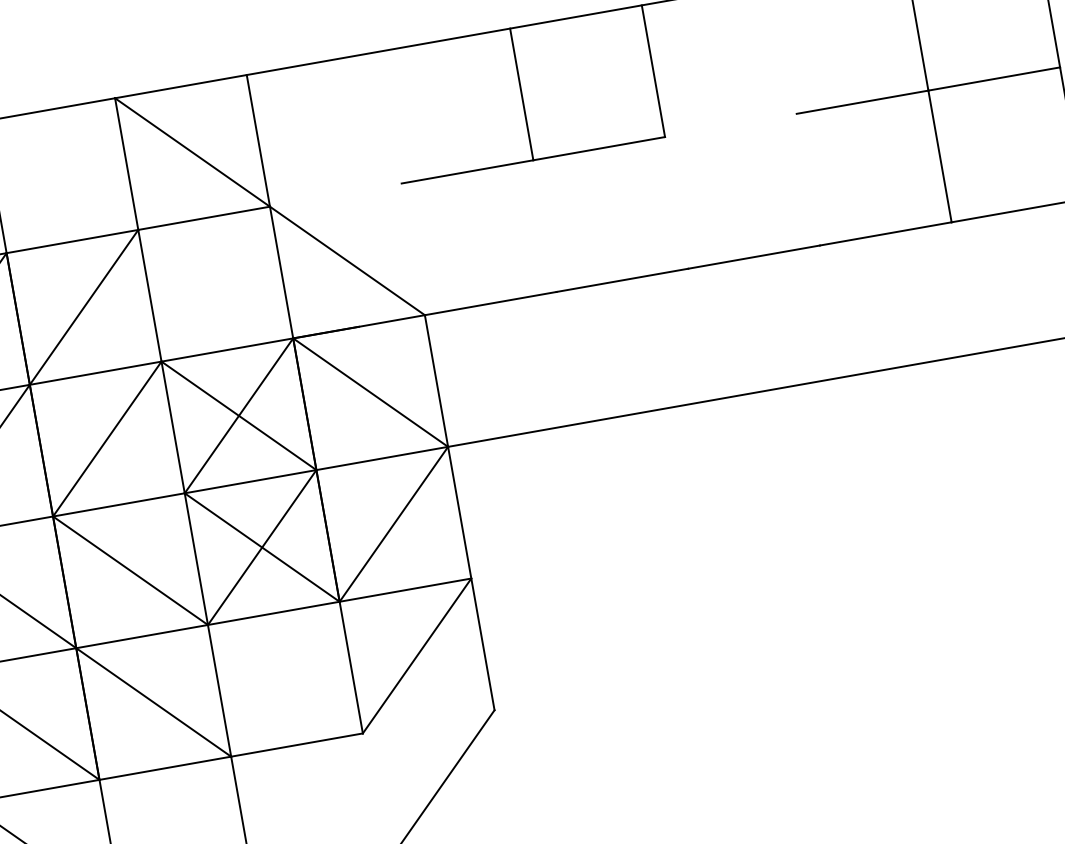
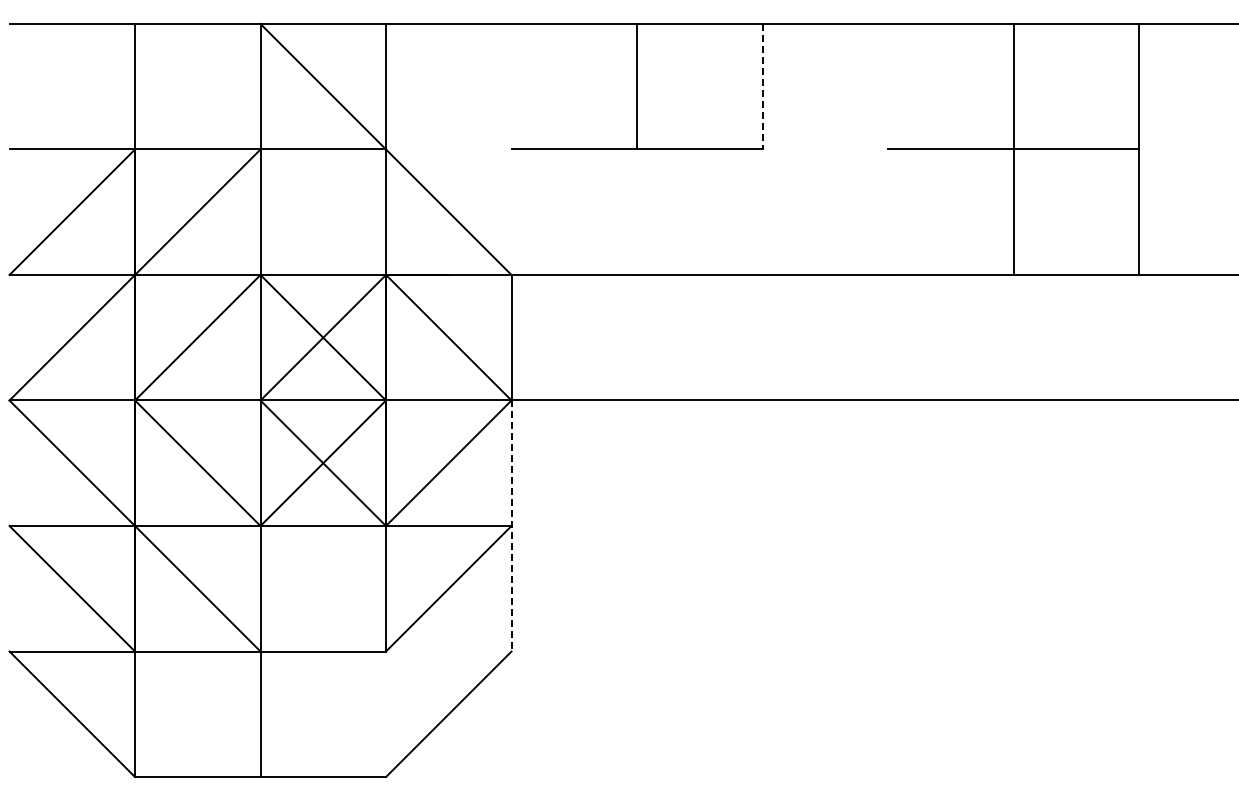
line: (653, 70) -> (762, 86), solid -> dashed
line: (471, 579) -> (511, 526), solid -> dashed

